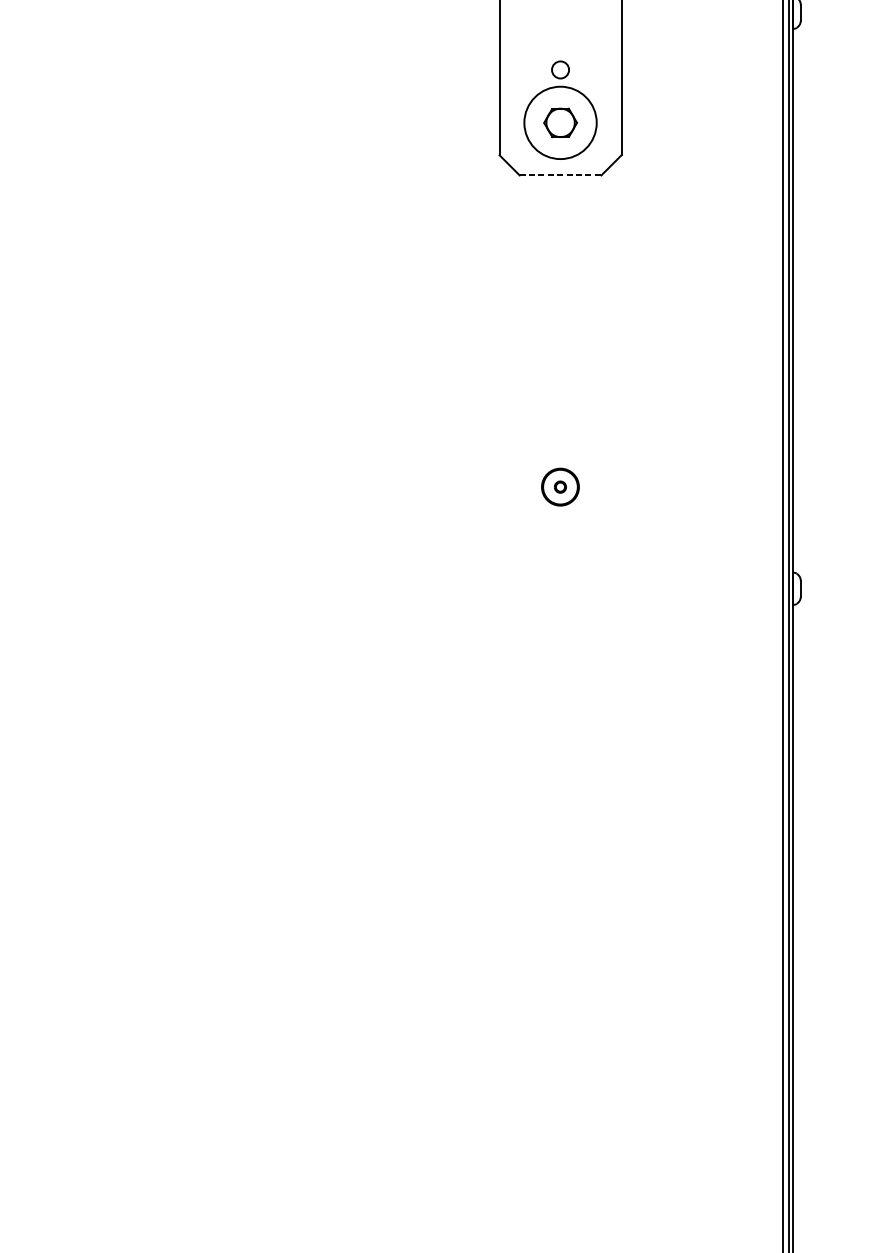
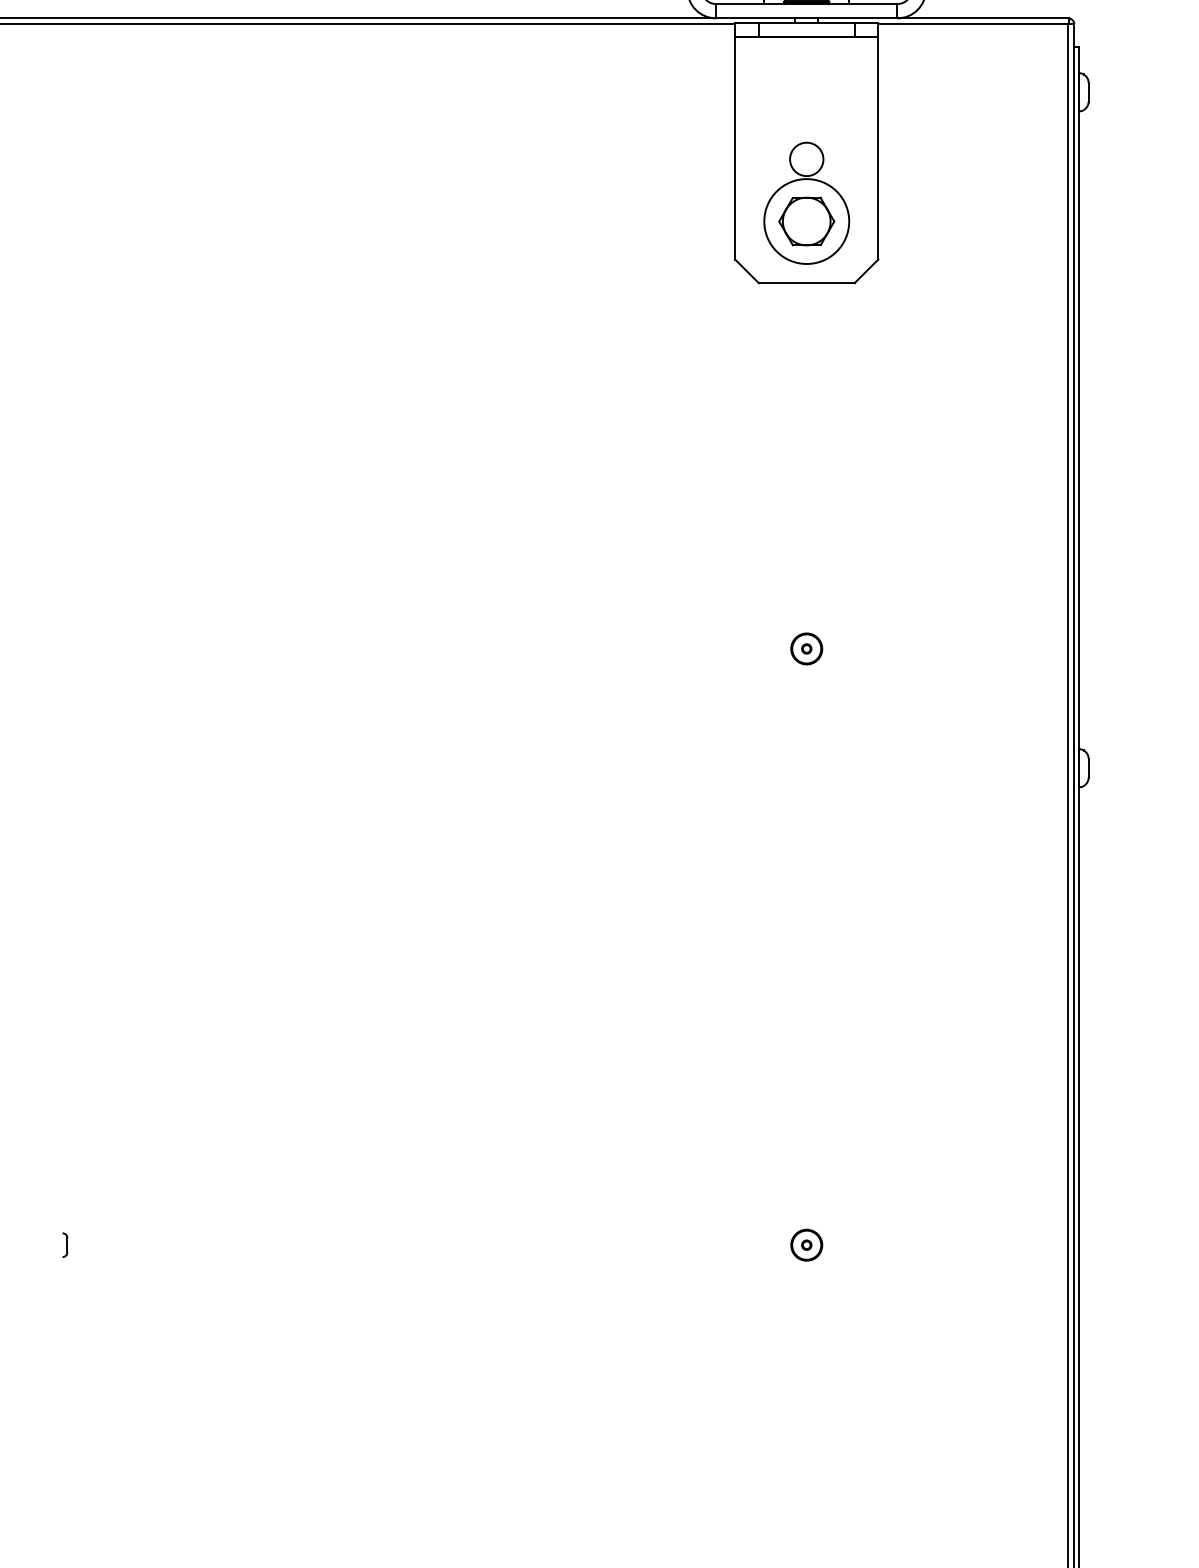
circle: (560, 70) -> (806, 159), size x1.67
part: (560, 122) -> (806, 221), size x1.43
line: (560, 175) -> (806, 283), dashed -> solid
part: (560, 486) -> (806, 648), size x0.71
part: (560, 994) -> (806, 1244), added

